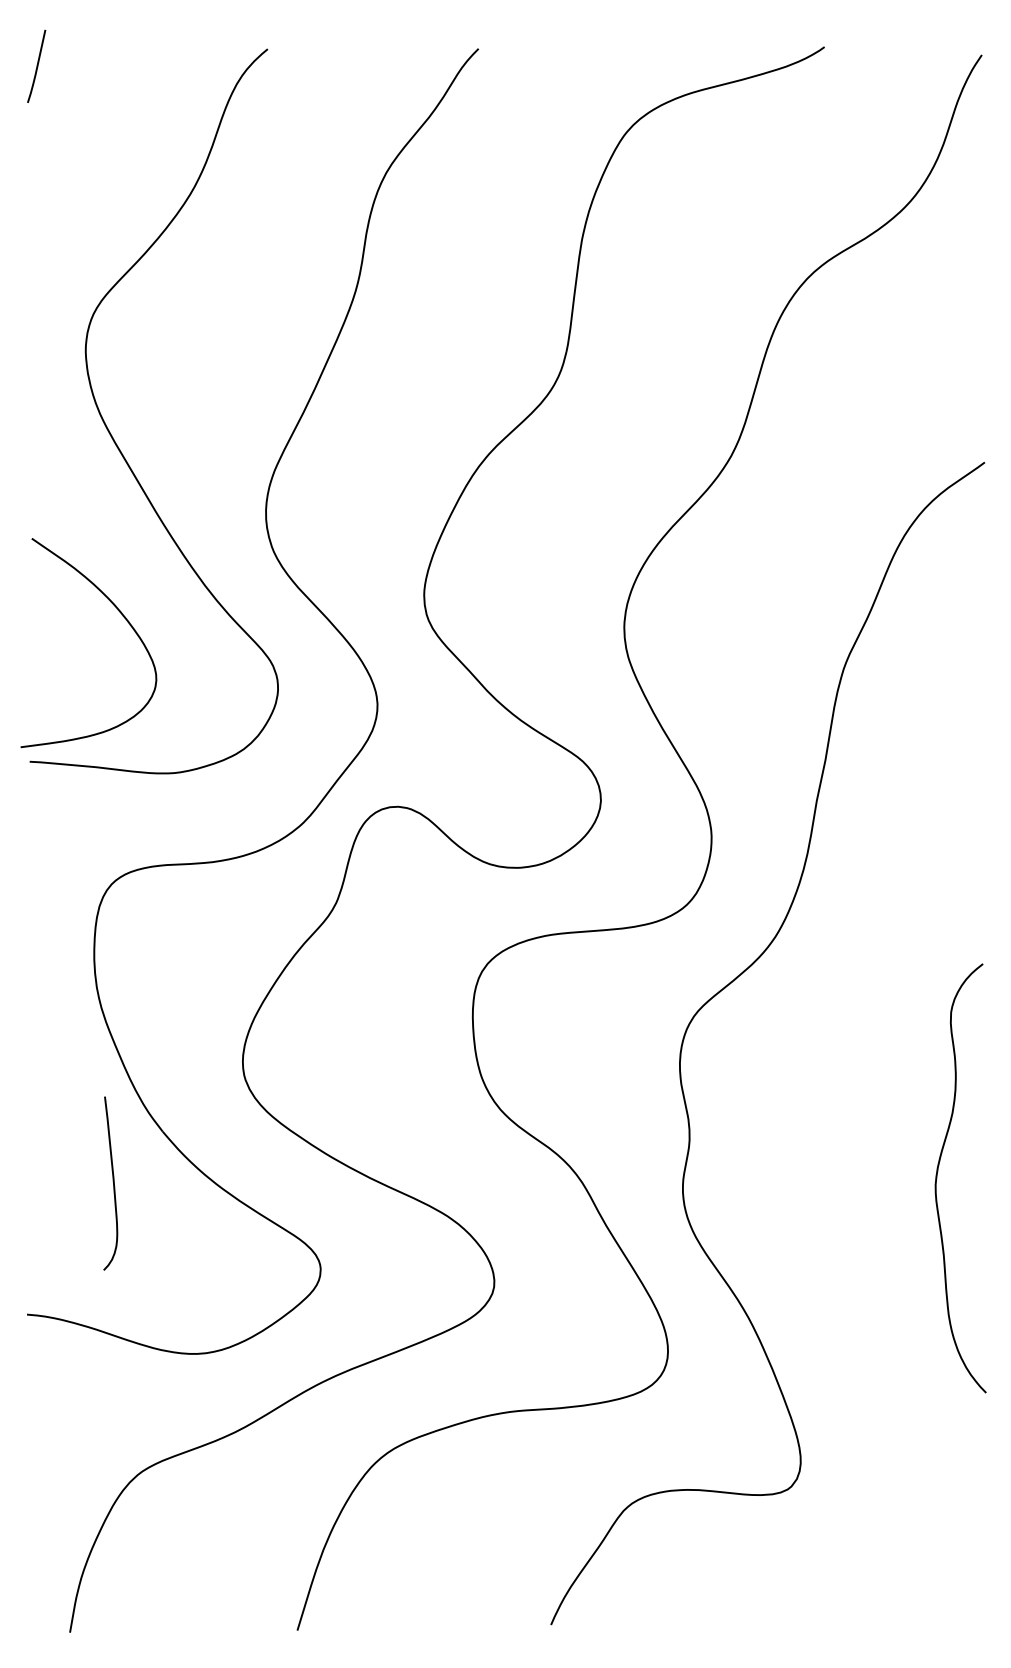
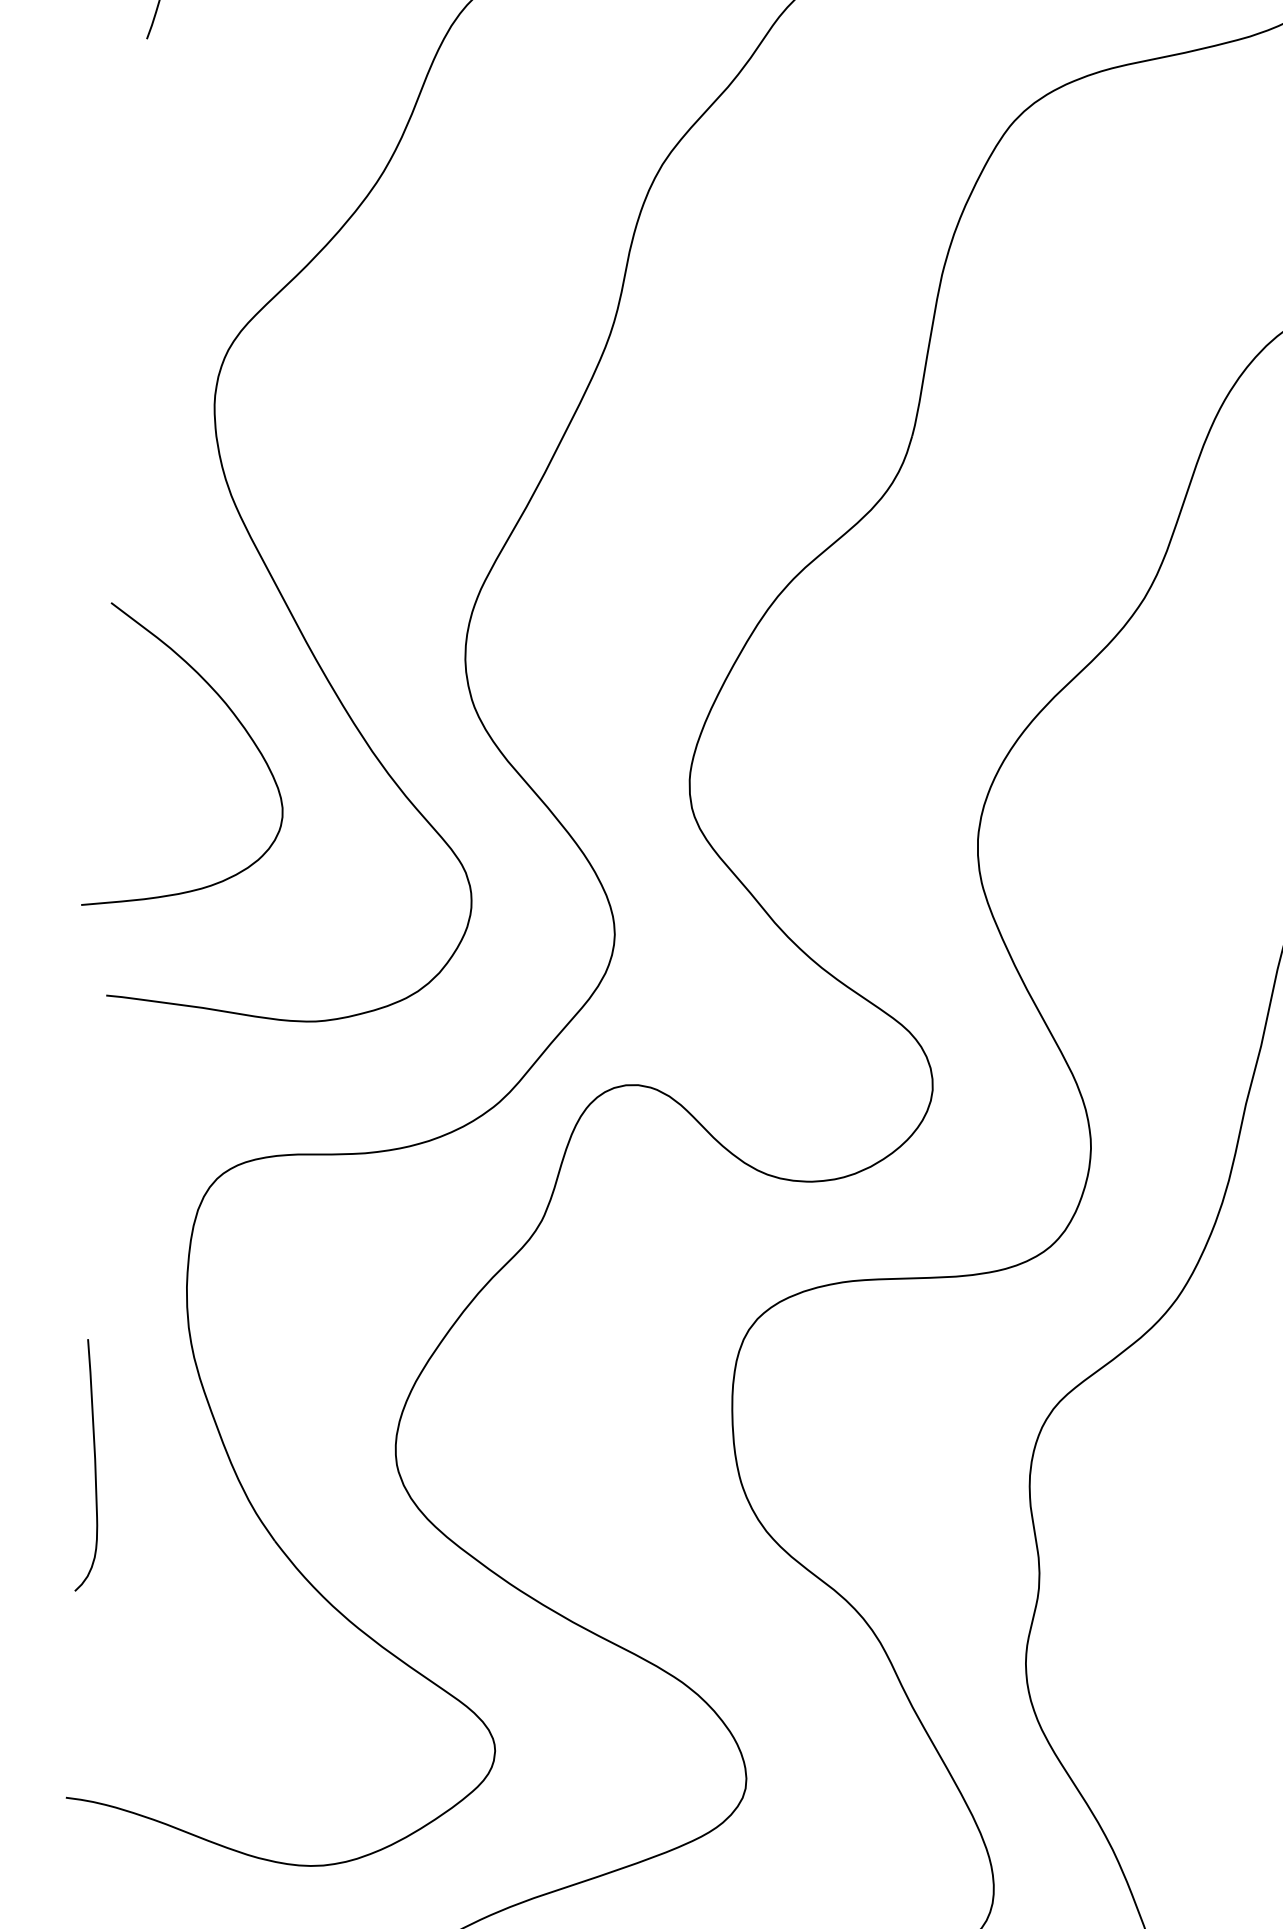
curve: (122, 616) -> (237, 721), moved
curve: (112, 1181) -> (93, 1462), moved

